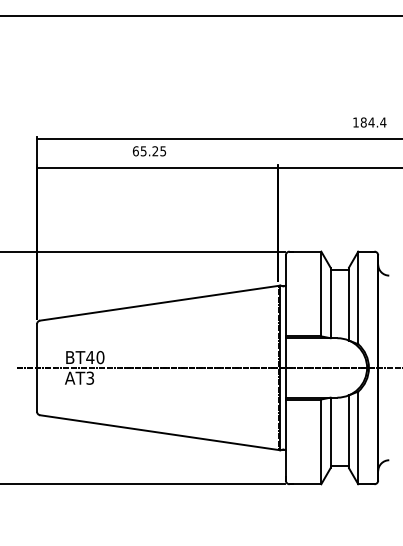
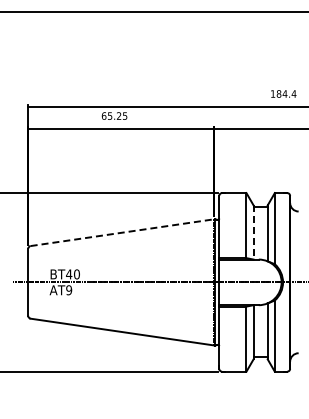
line: (161, 302) -> (123, 232), solid -> dashed
line: (330, 302) -> (253, 232), solid -> dashed
text: (90, 377) -> (69, 289), AT3 -> AT9

